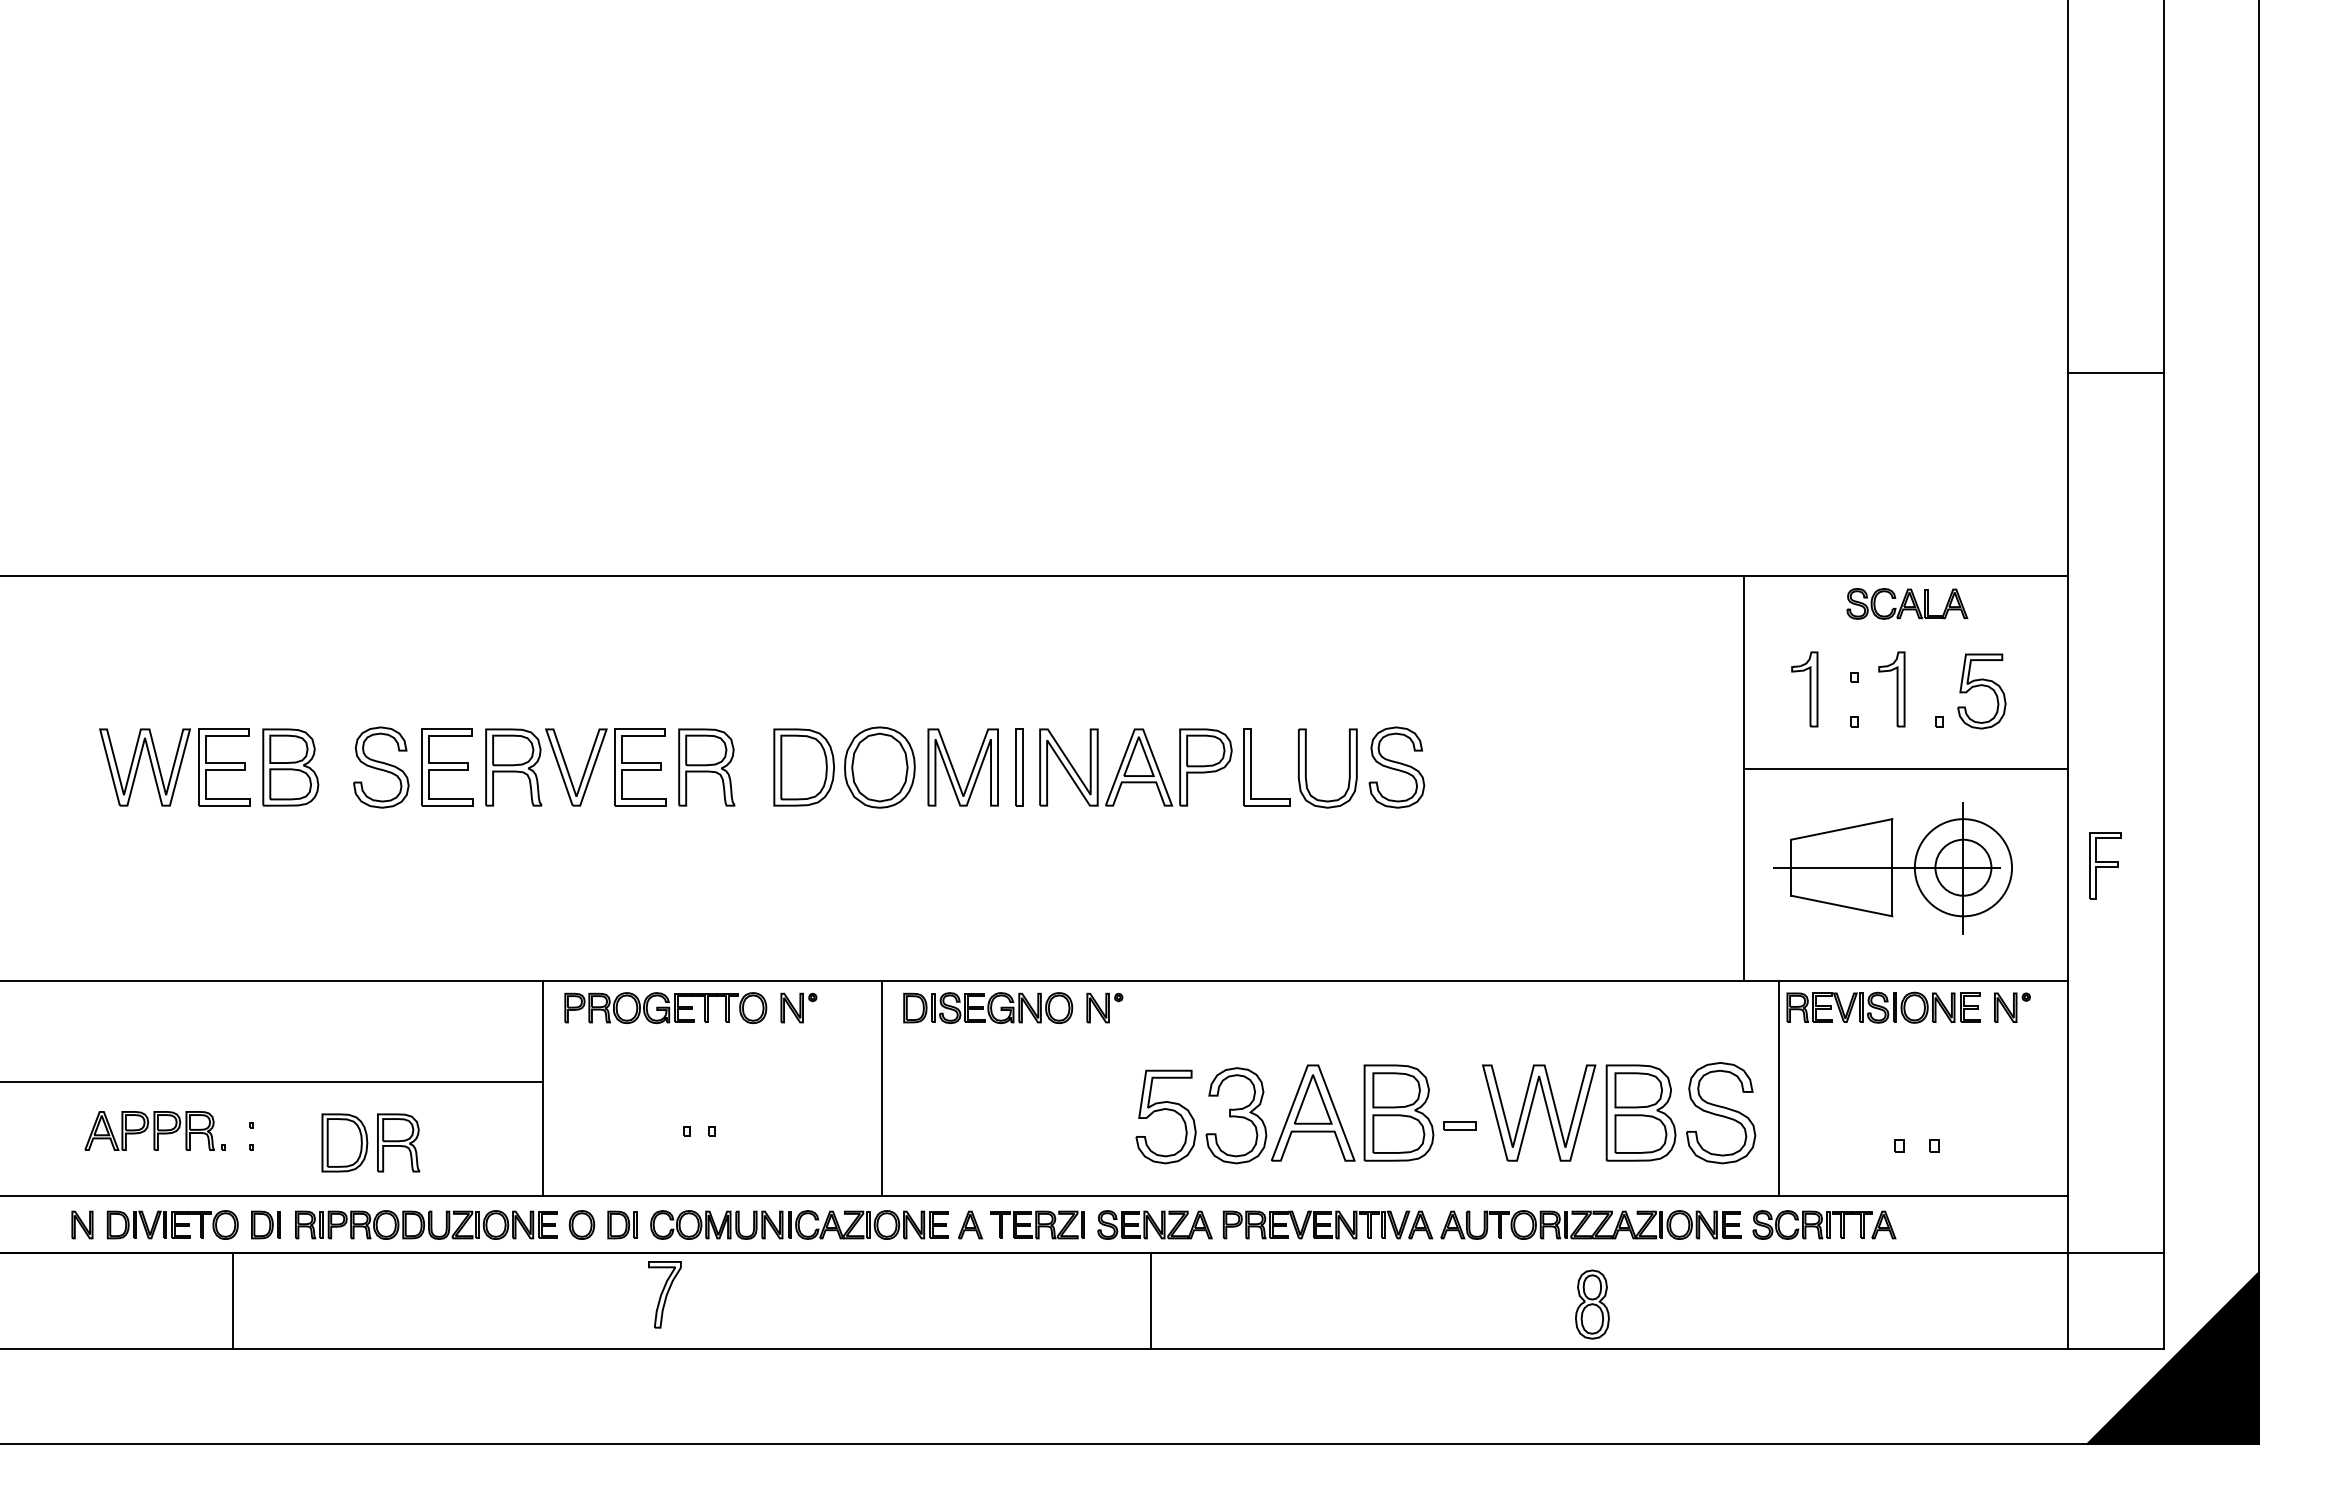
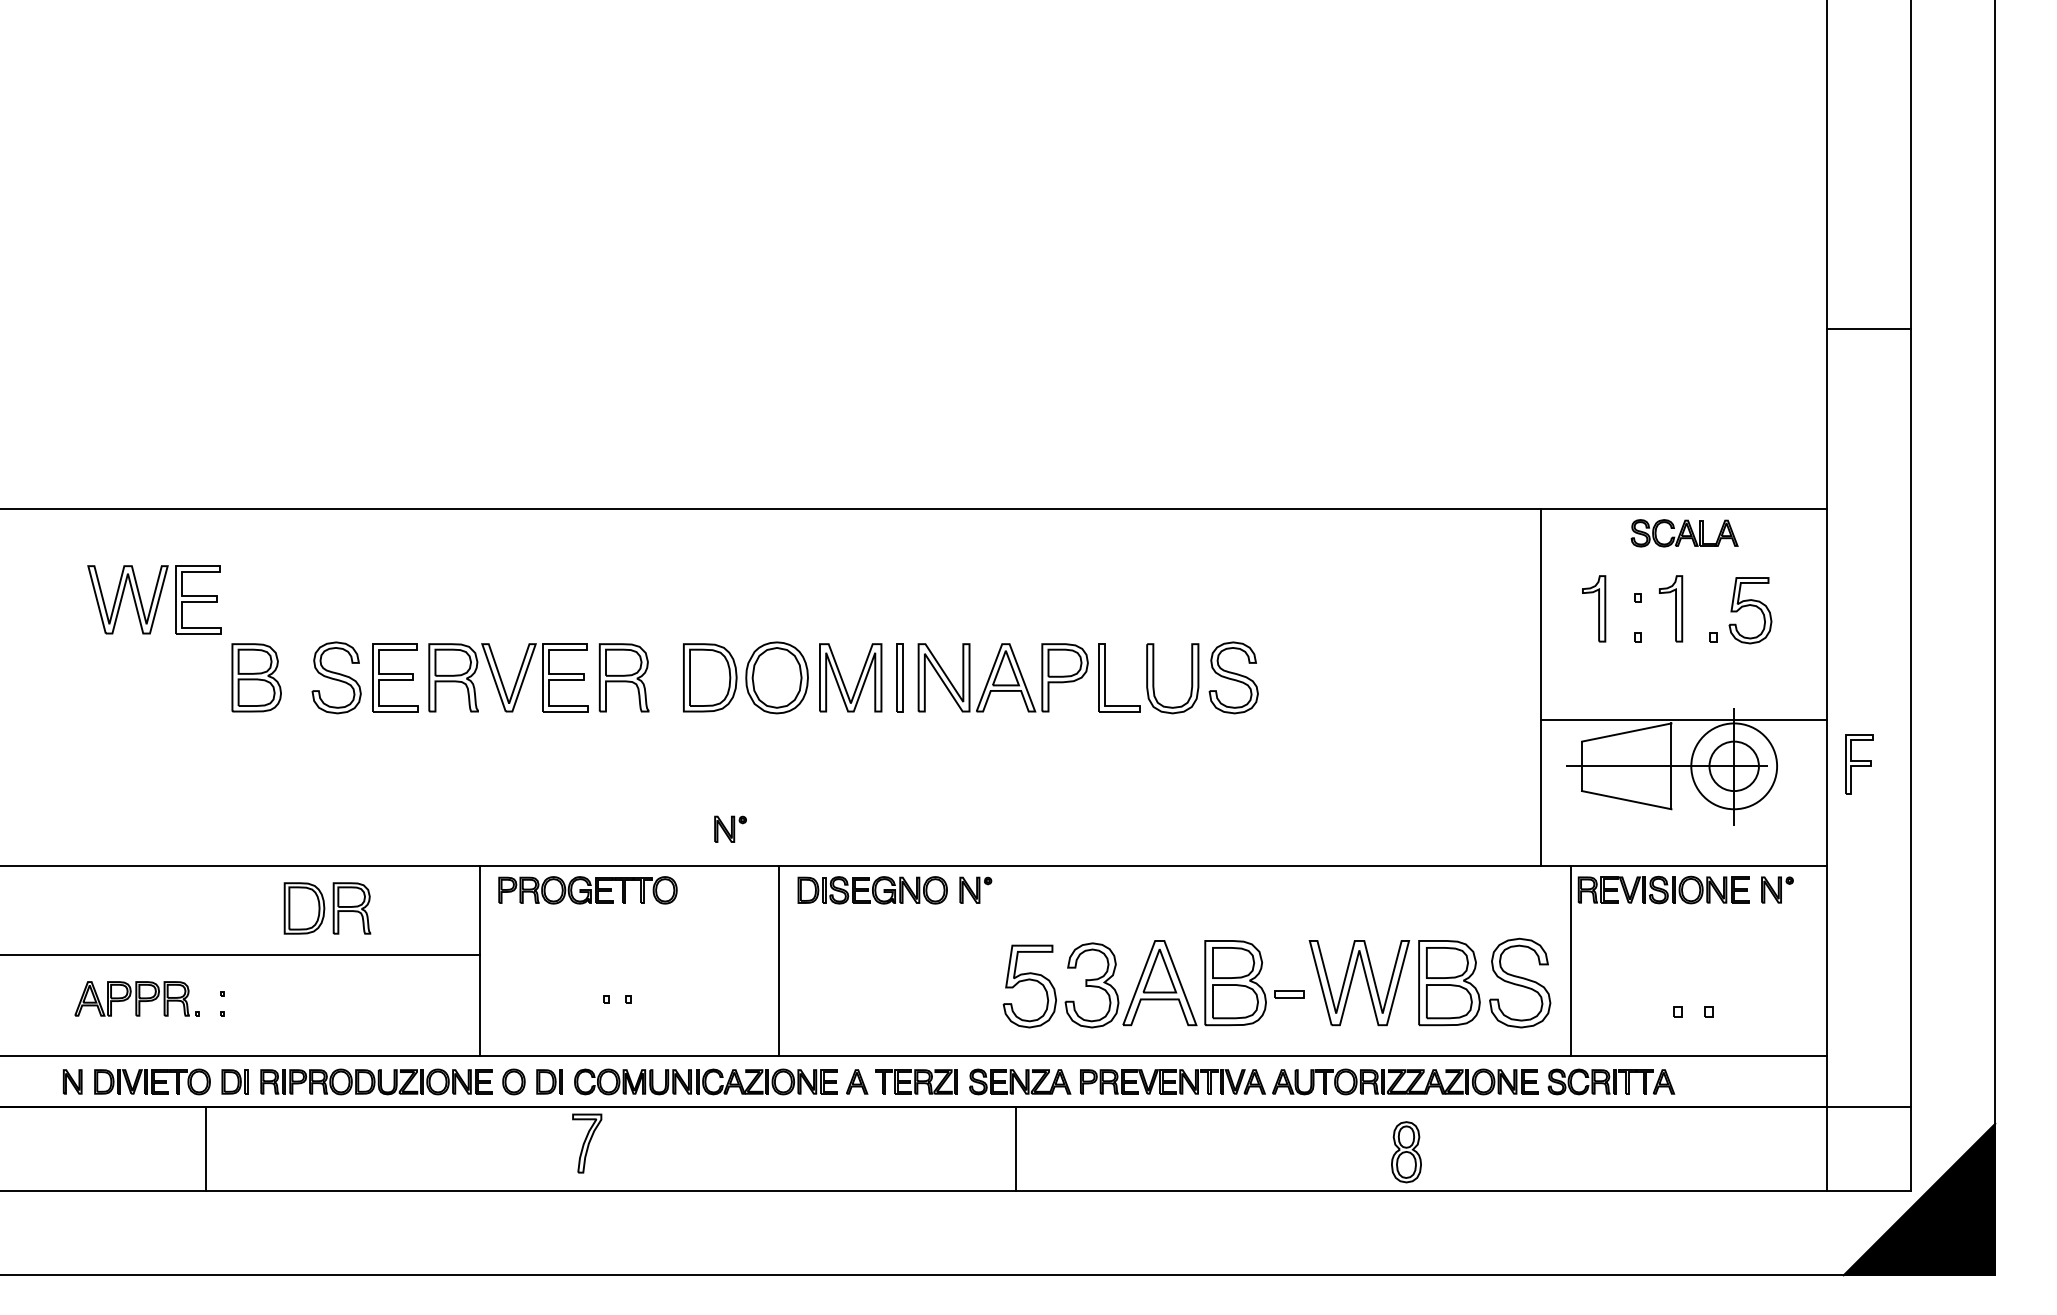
part: (175, 767) -> (154, 599), moved
line: (1906, 769) -> (1683, 720), moved
part: (798, 1007) -> (730, 828), moved
part: (370, 1142) -> (327, 908), moved

